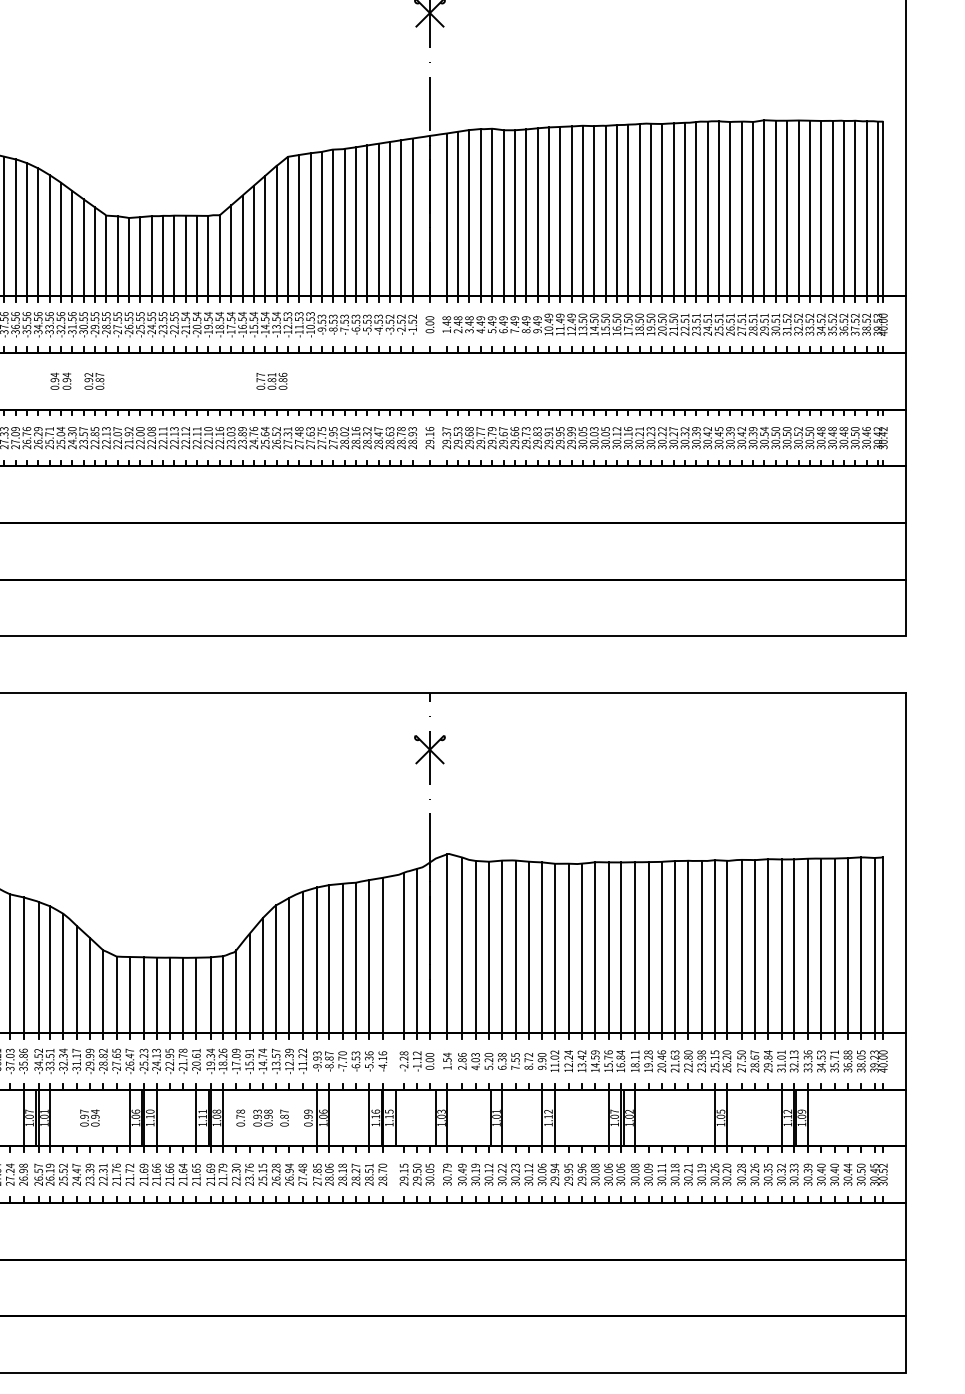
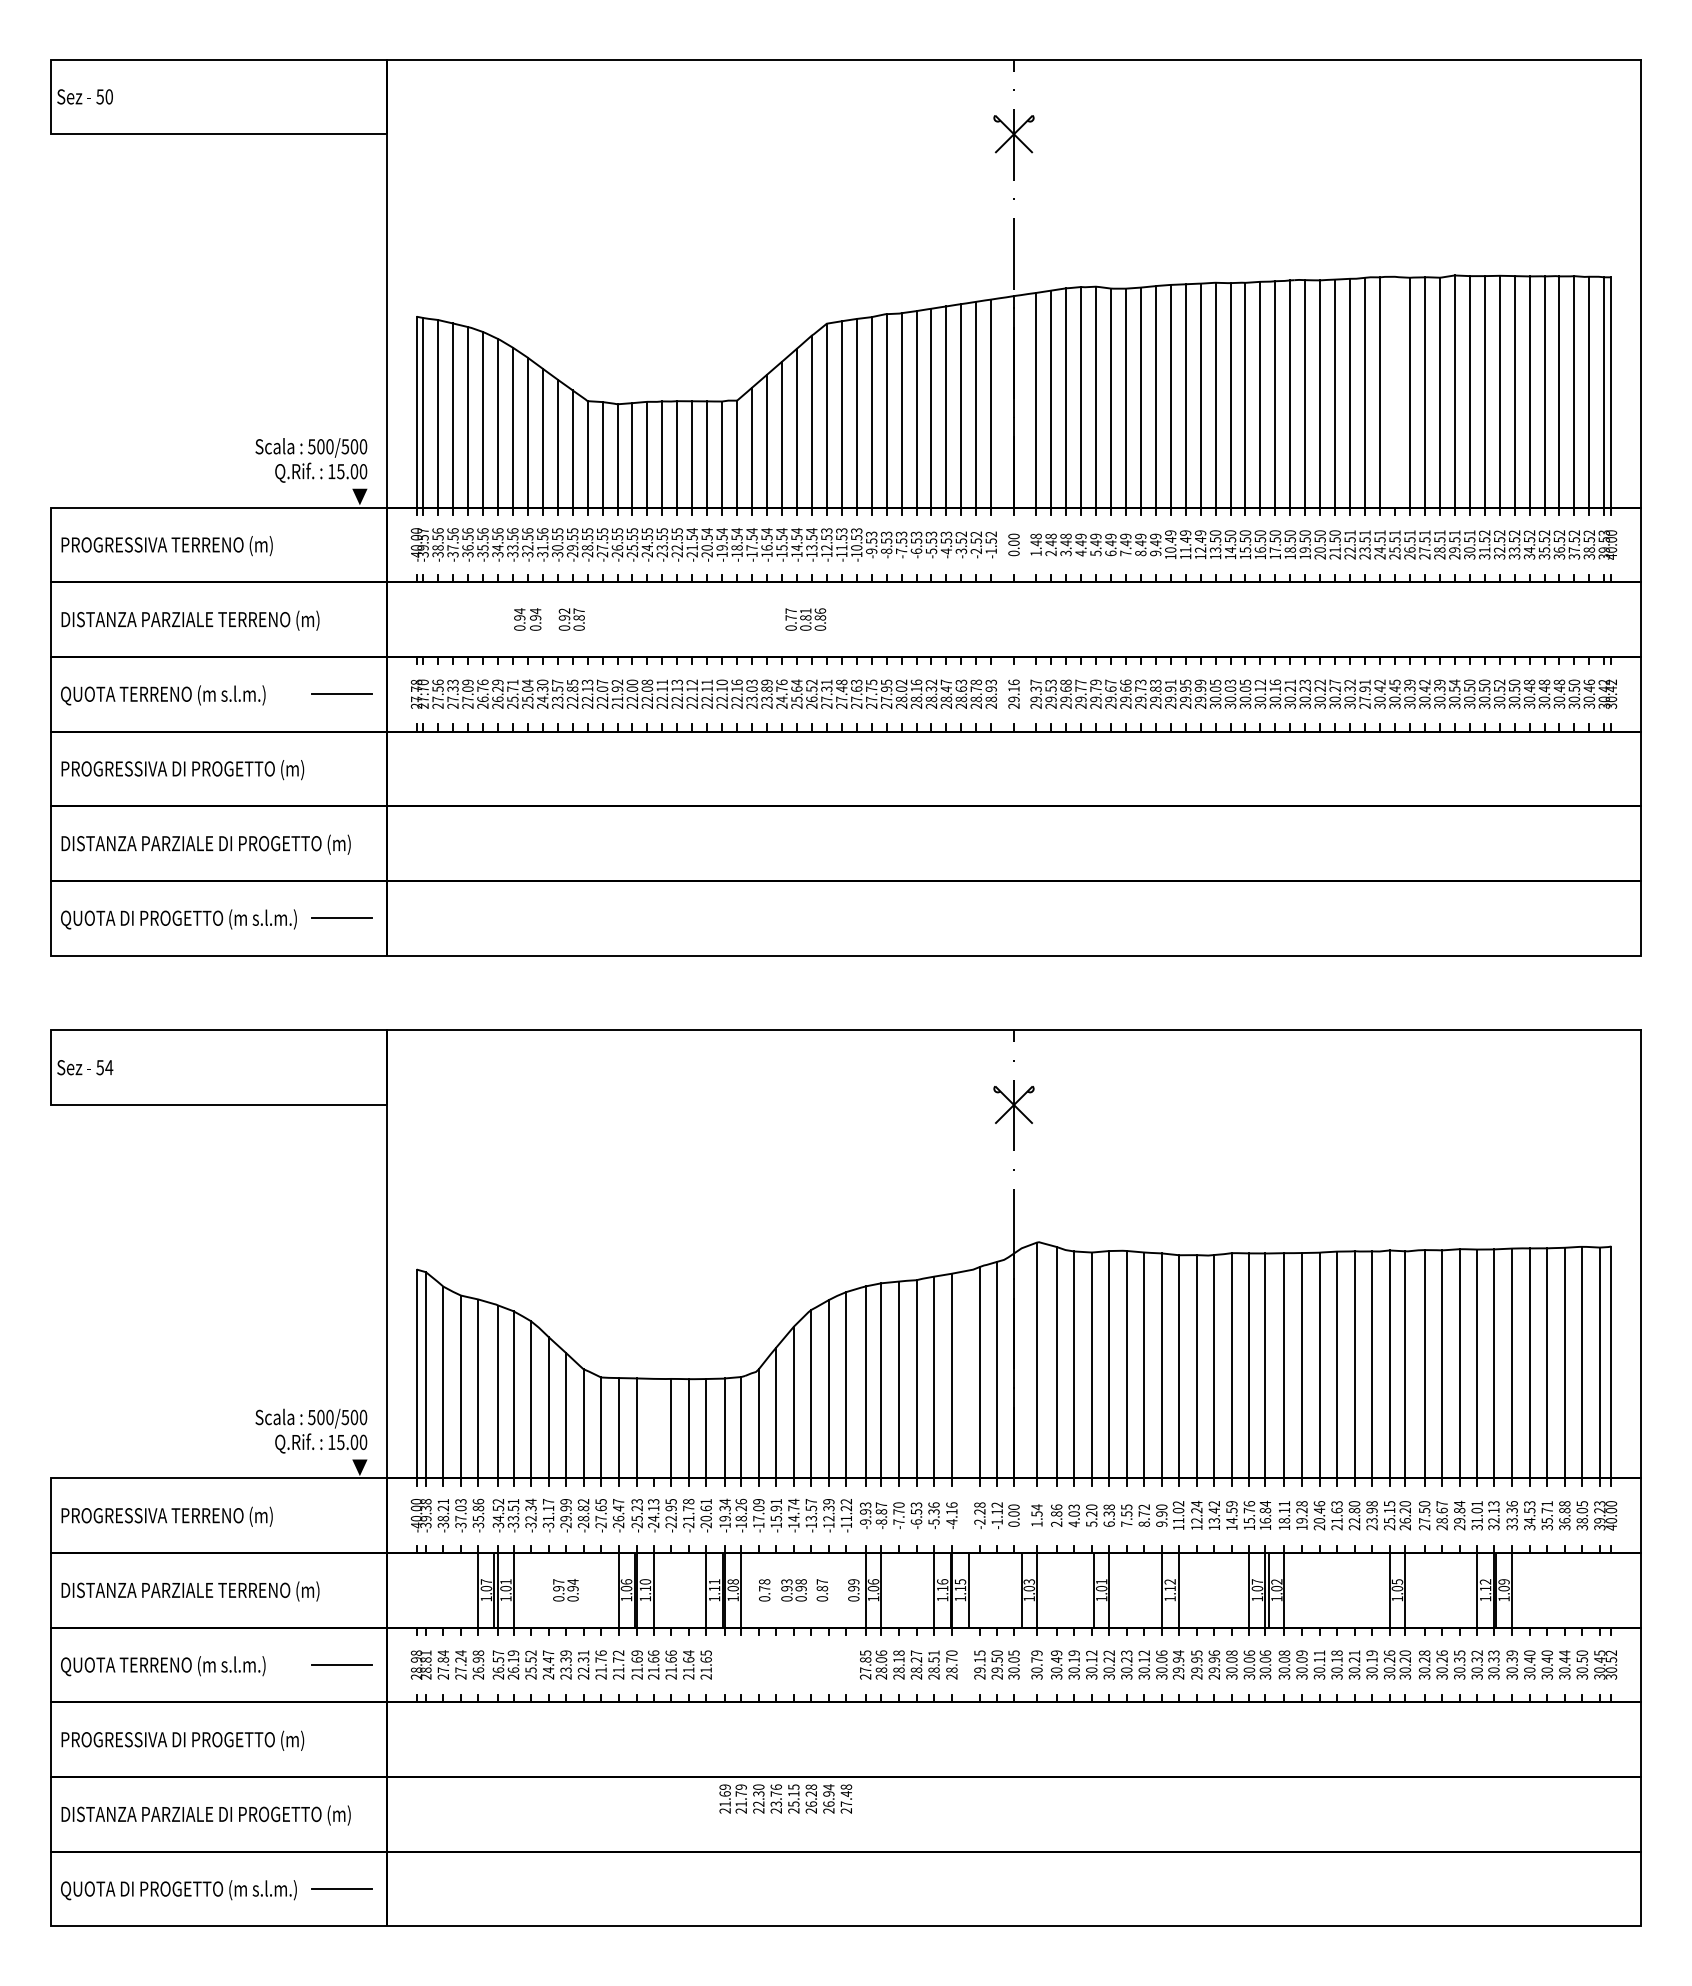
line: (718, 208) -> (1394, 391), removed
text: (695, 437) -> (1364, 693), 30.39 -> 27.91
line: (156, 995) -> (653, 1428), removed
text: (256, 1174) -> (785, 1798), moved

